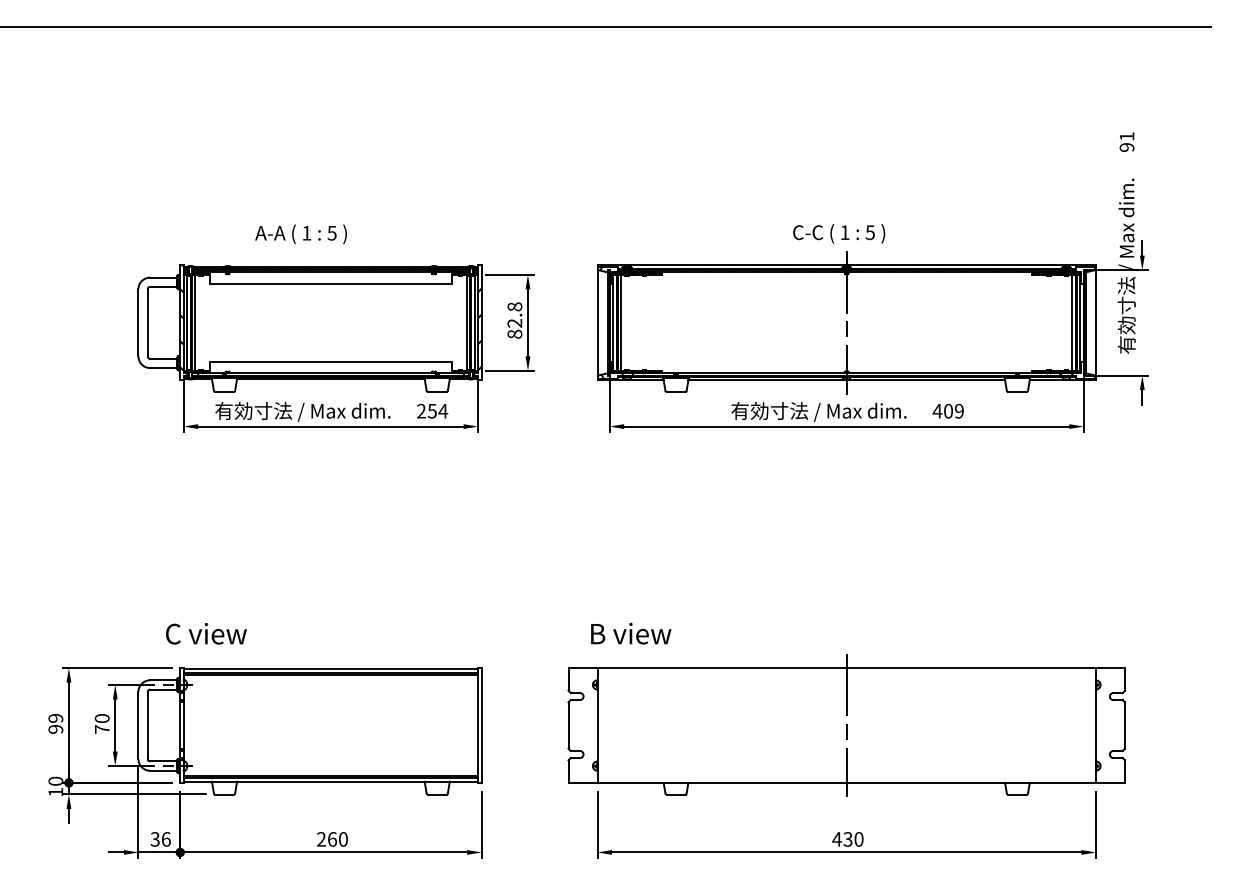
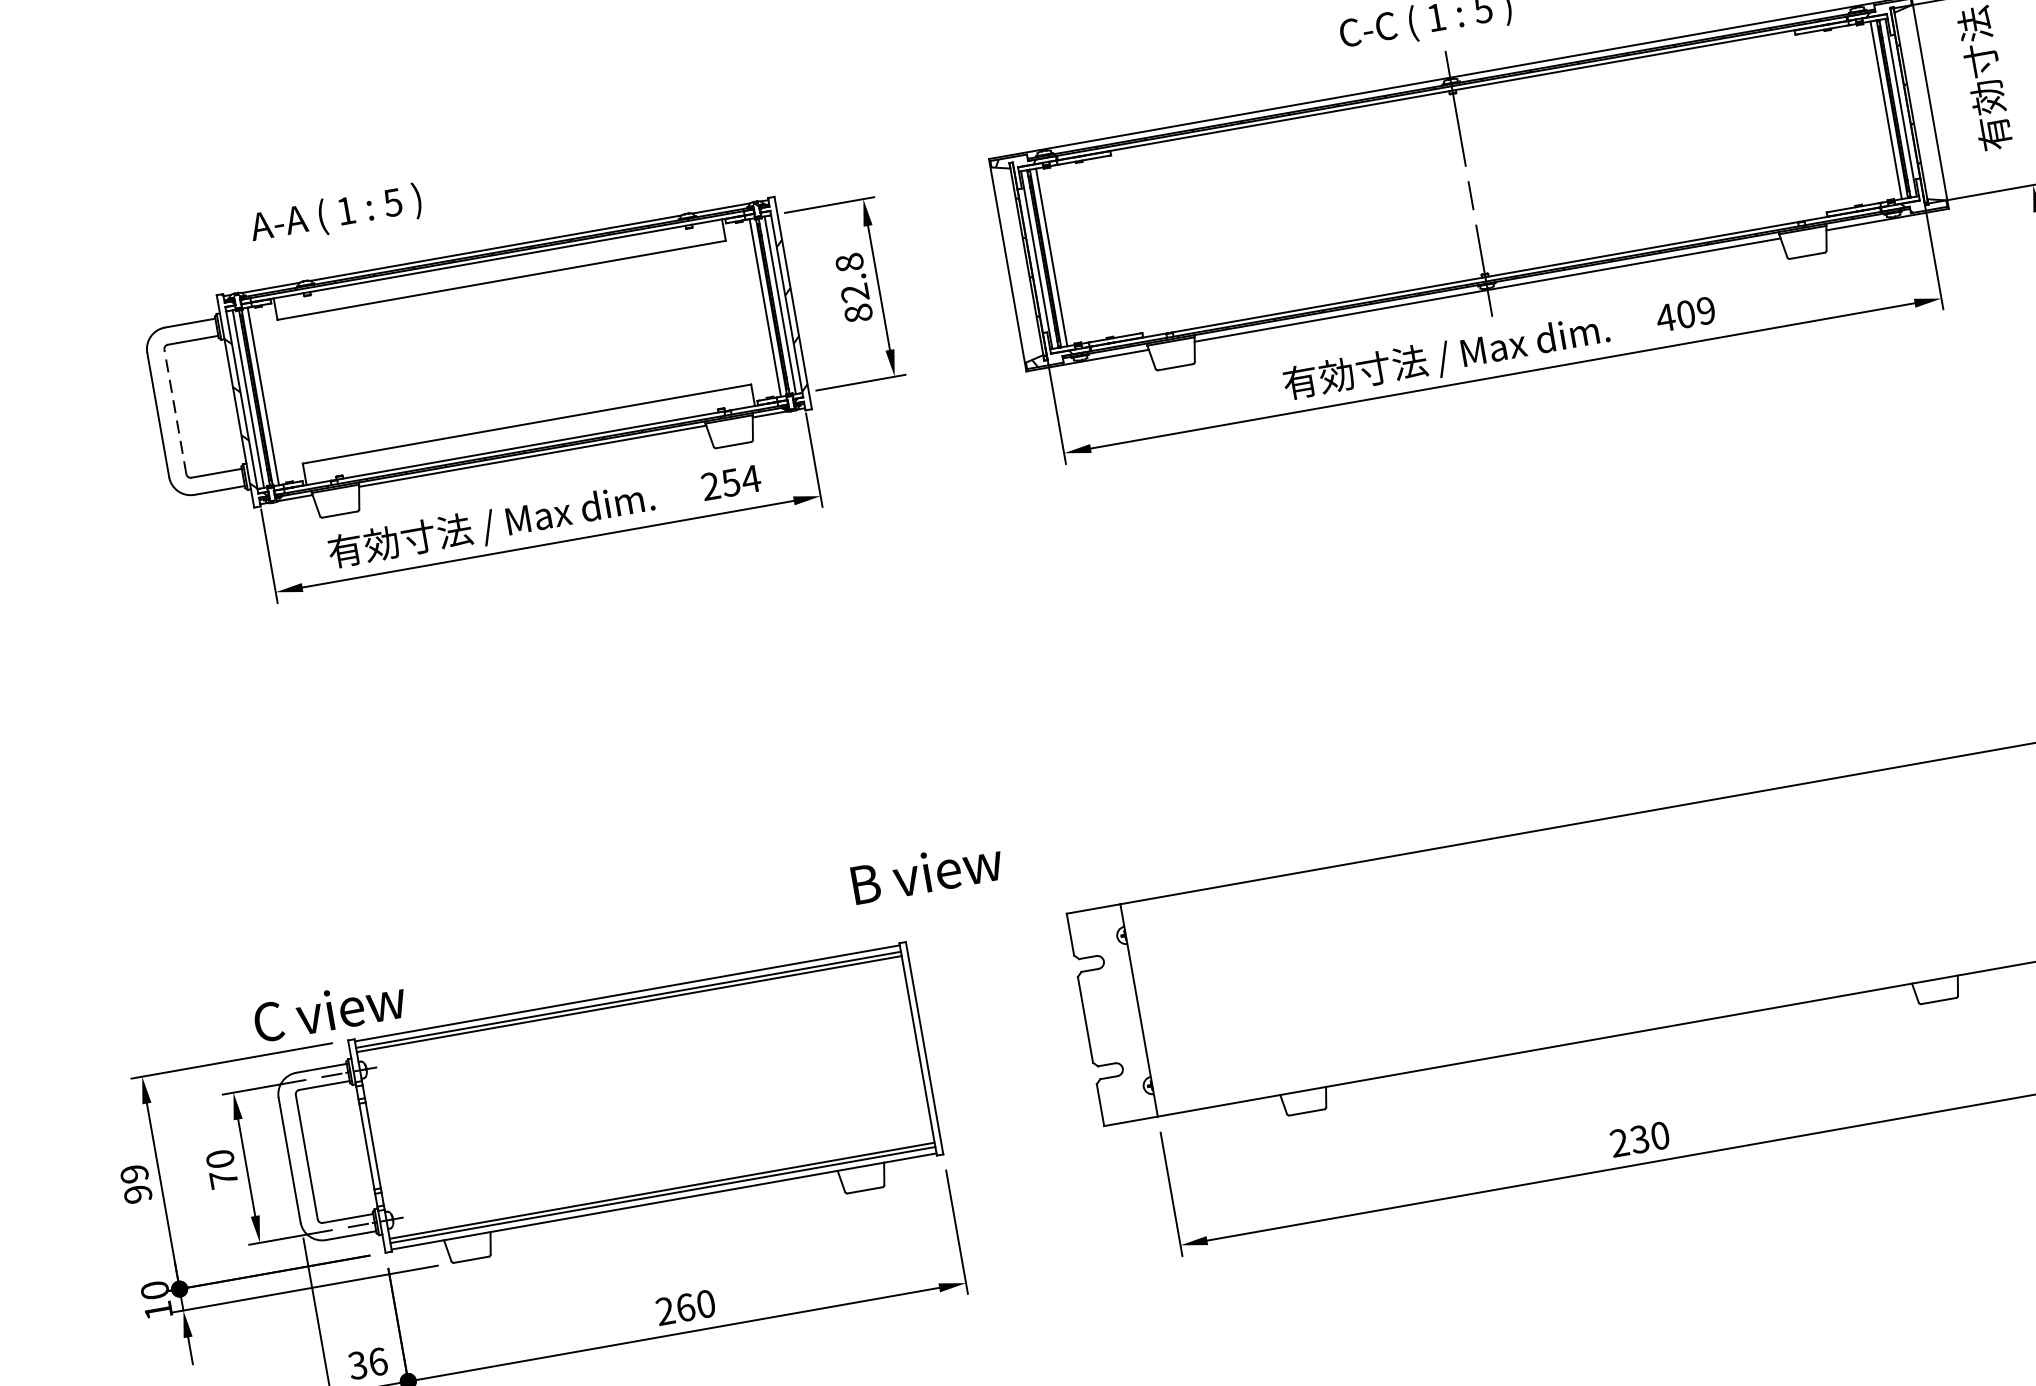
text: (300, 234) -> (334, 215), moved
line: (147, 322) -> (174, 411), solid -> dashed
text: (206, 633) -> (329, 1009), moved
text: (631, 633) -> (927, 872), moved
line: (846, 725) -> (1599, 929), removed
text: (836, 839) -> (1618, 1143), 430 -> 230

